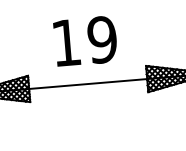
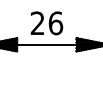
text: (83, 41) -> (46, 23), 19 -> 26

